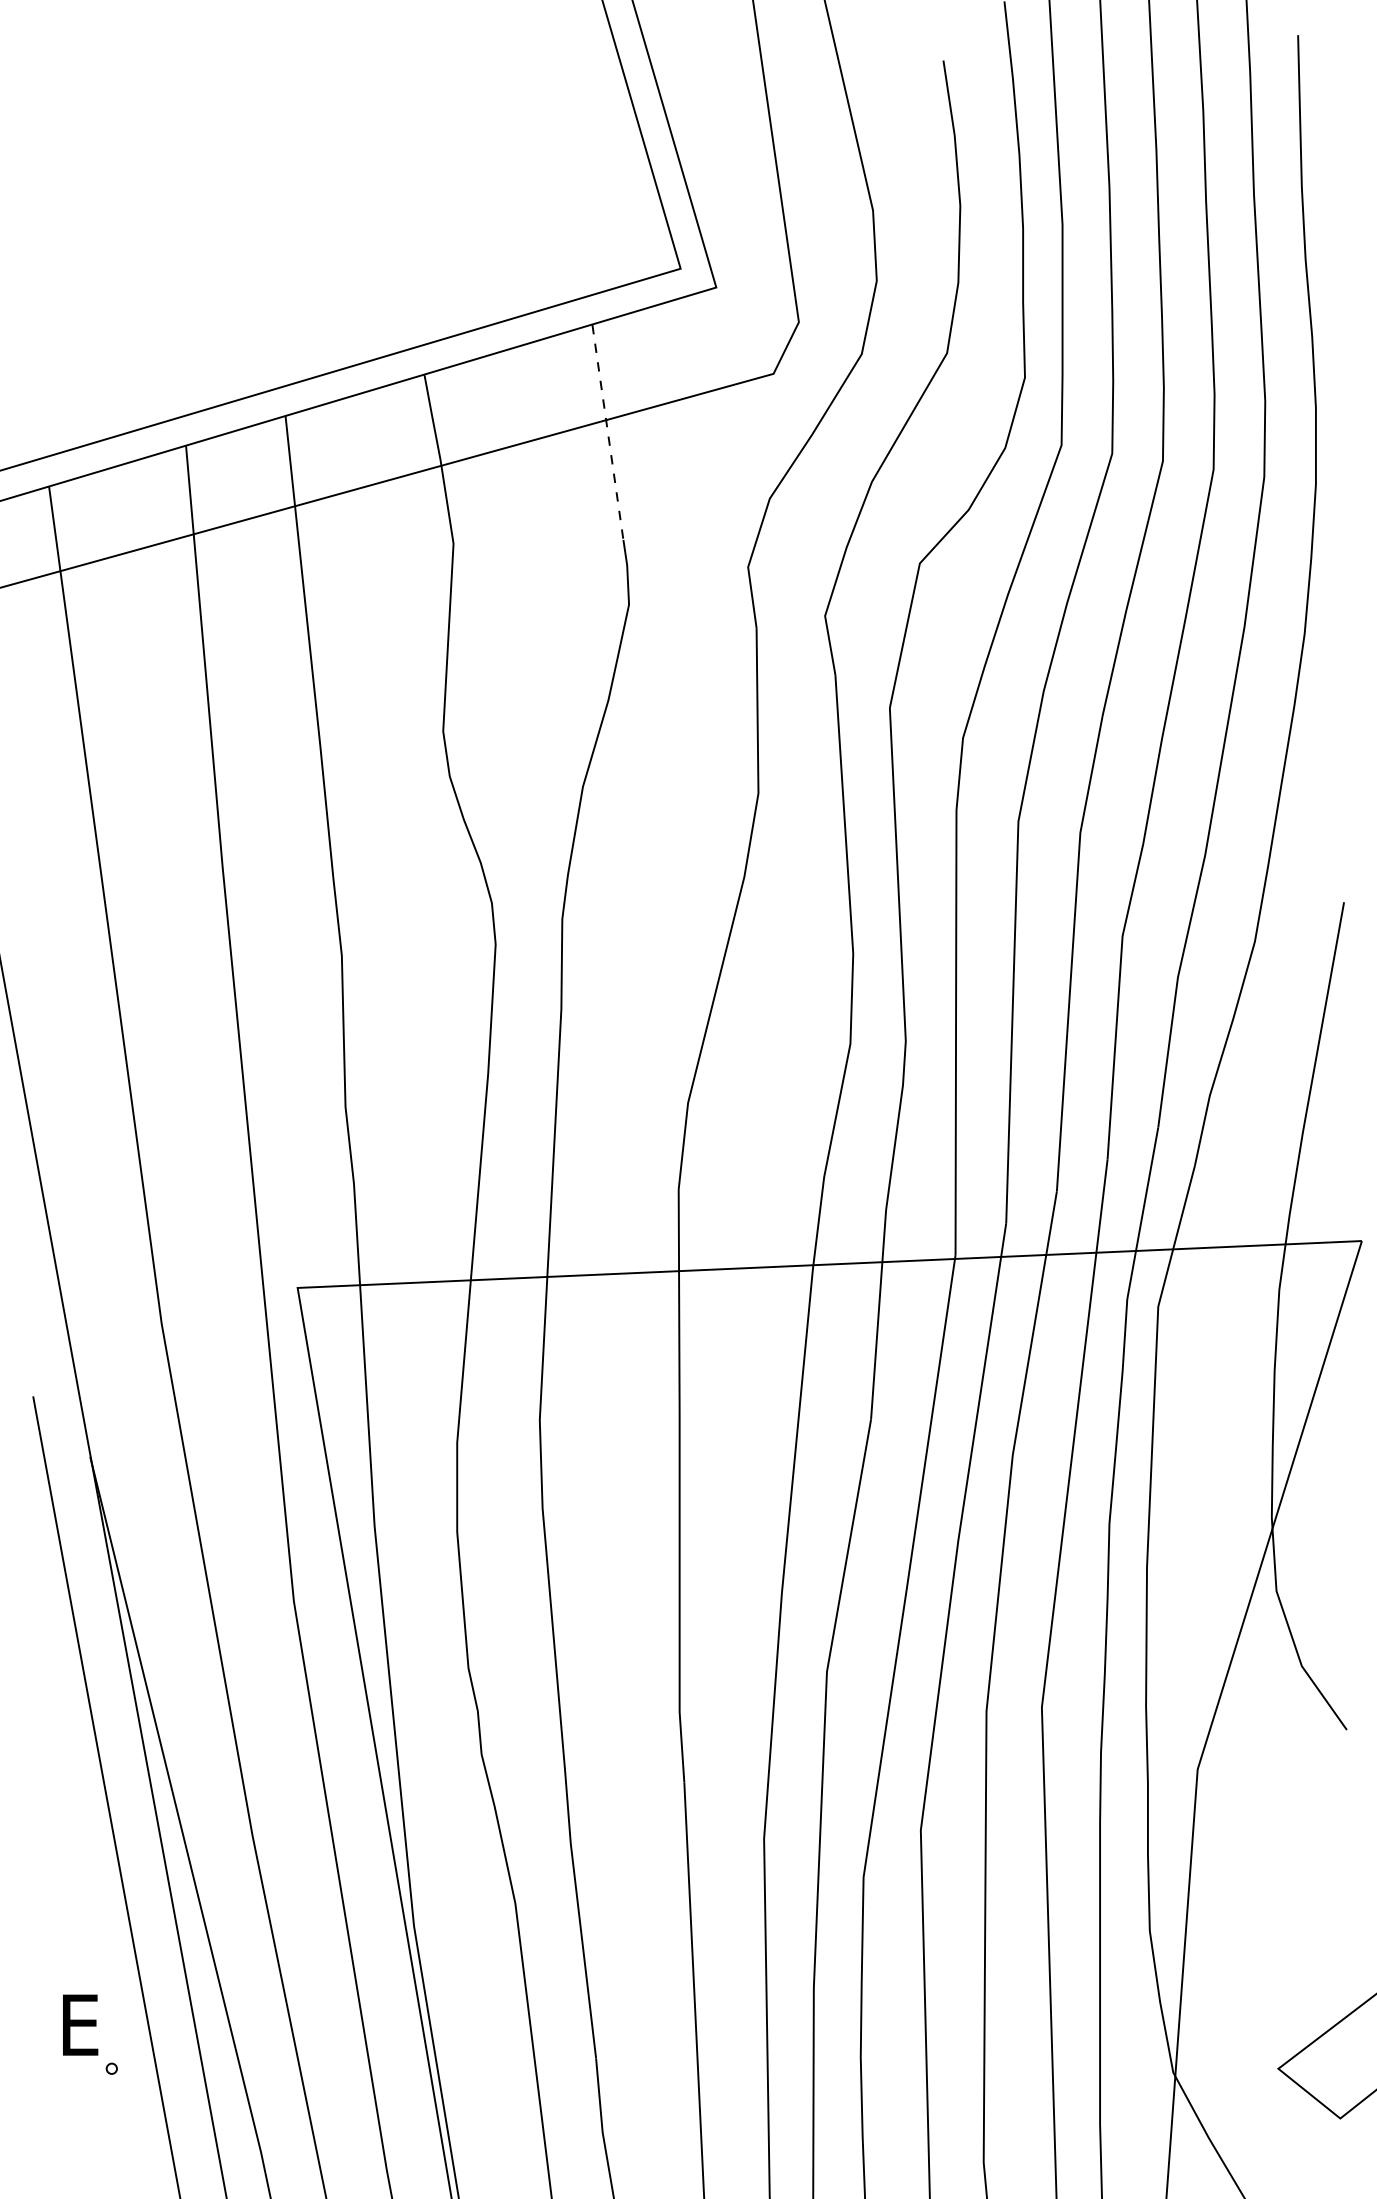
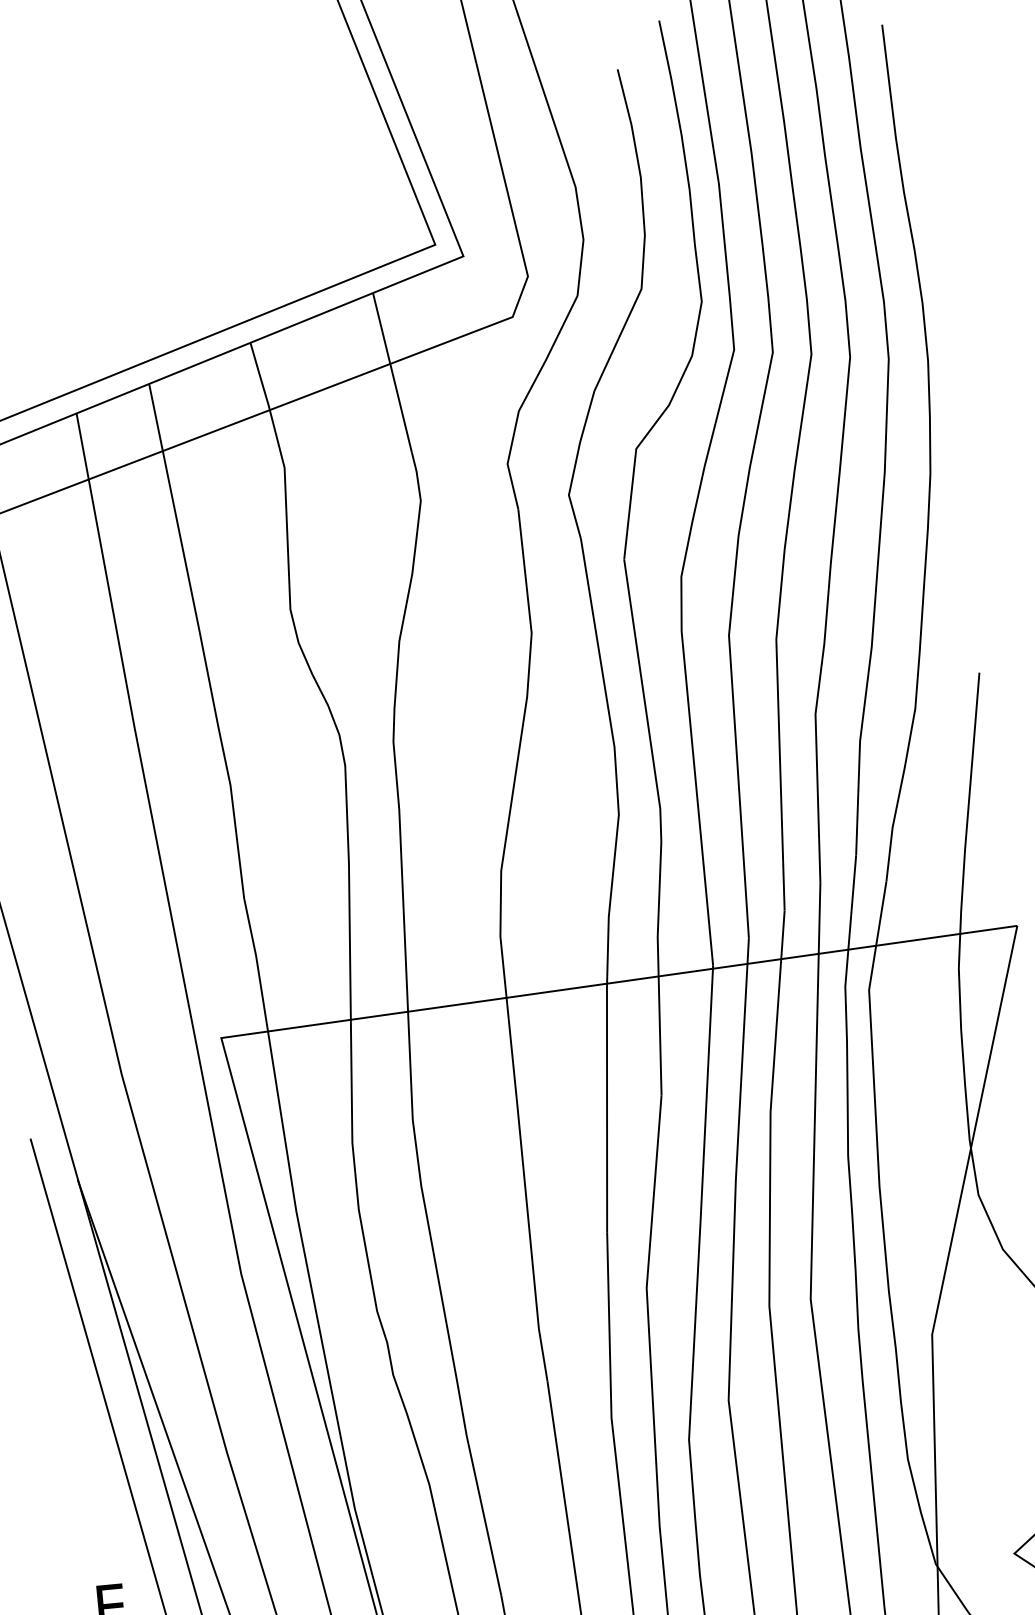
line: (607, 432) -> (392, 373), dashed -> solid

